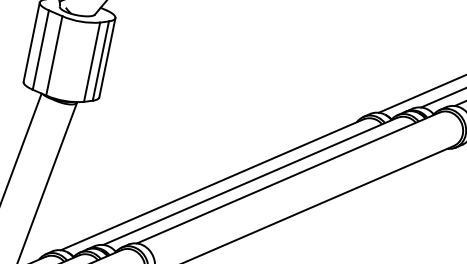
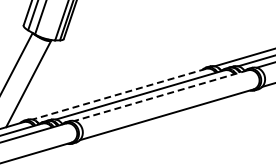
line: (287, 177) -> (160, 95), solid -> dashed
line: (210, 185) -> (118, 94), solid -> dashed

